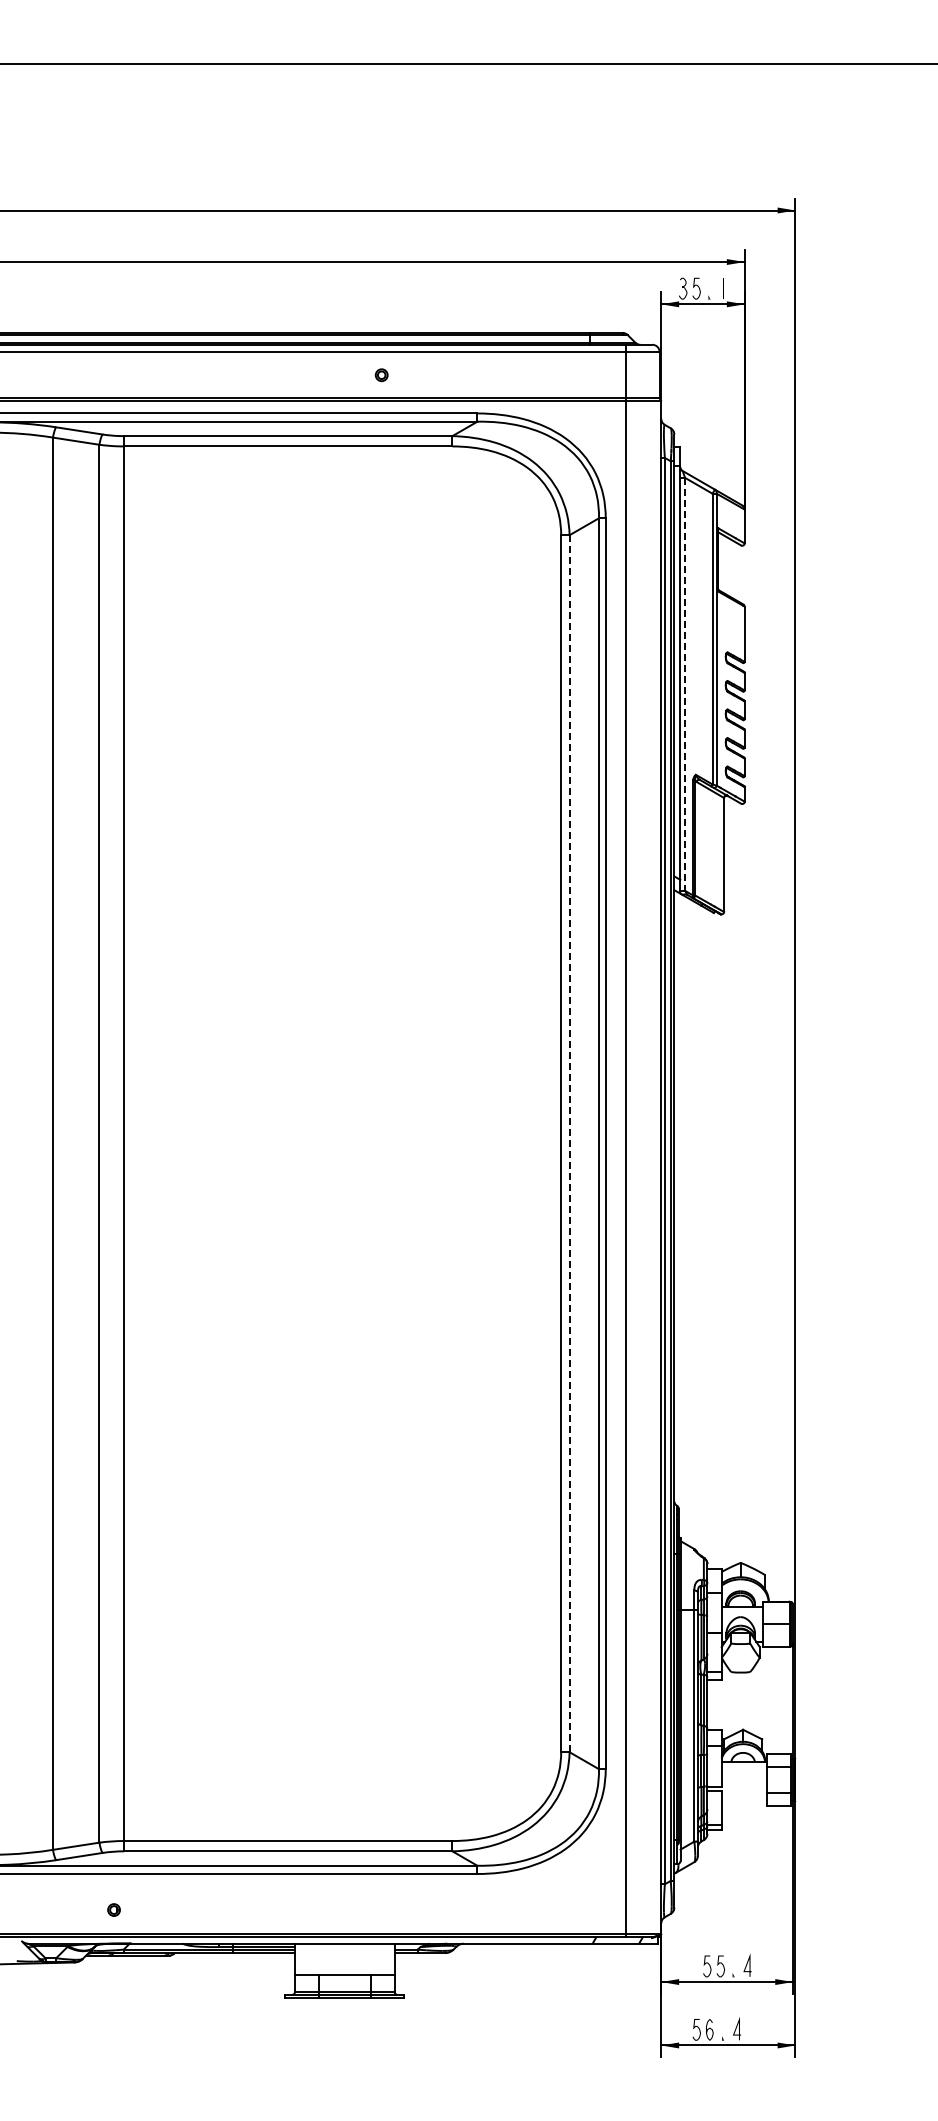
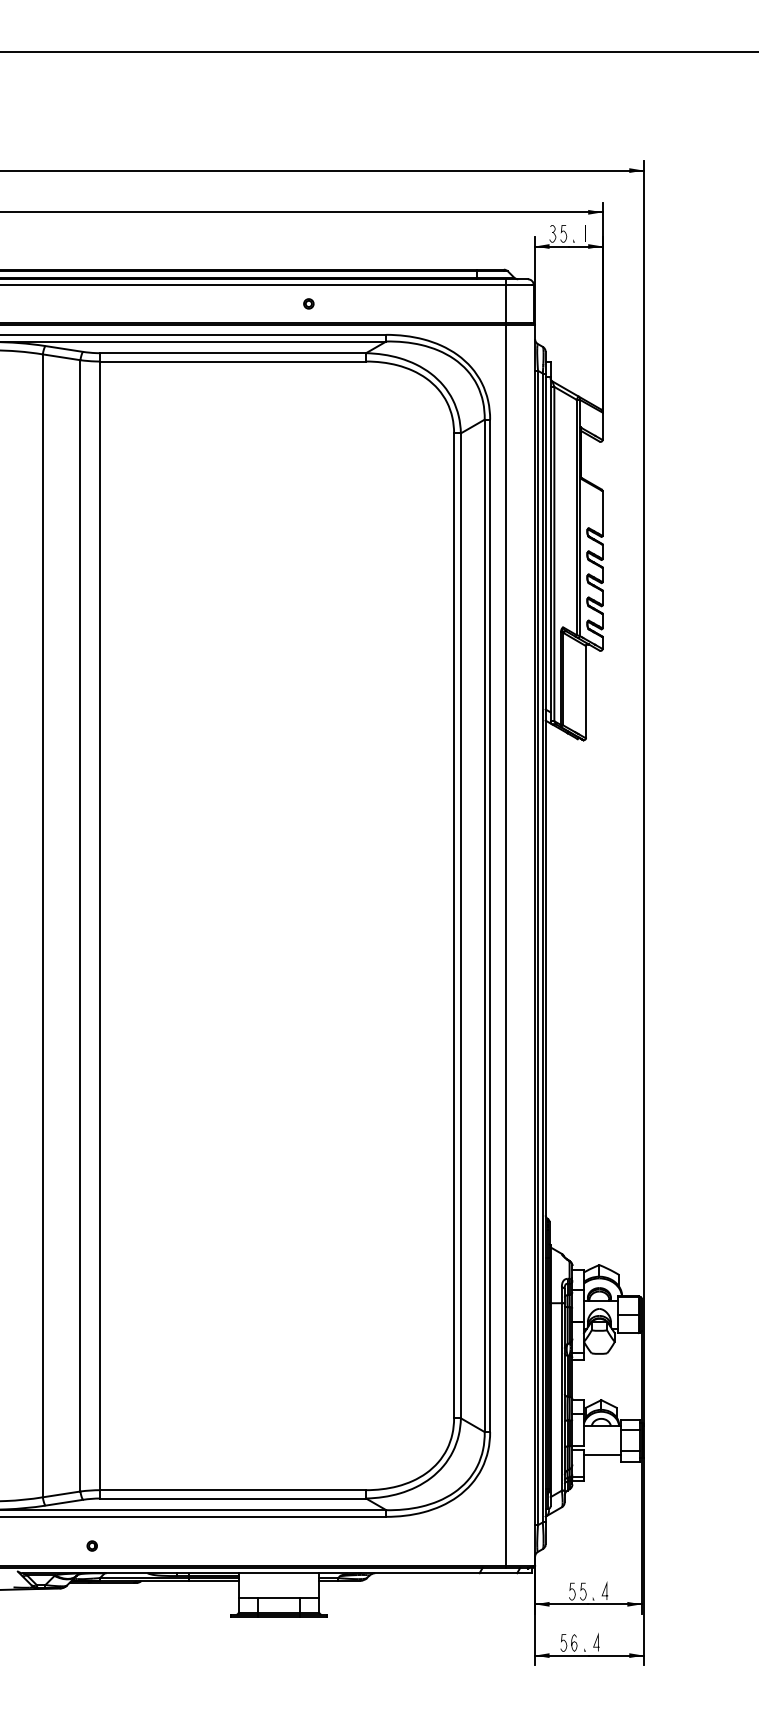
line: (685, 684) -> (554, 554), dashed -> solid
line: (569, 1143) -> (460, 925), dashed -> solid
line: (743, 1797) -> (601, 1454), added

